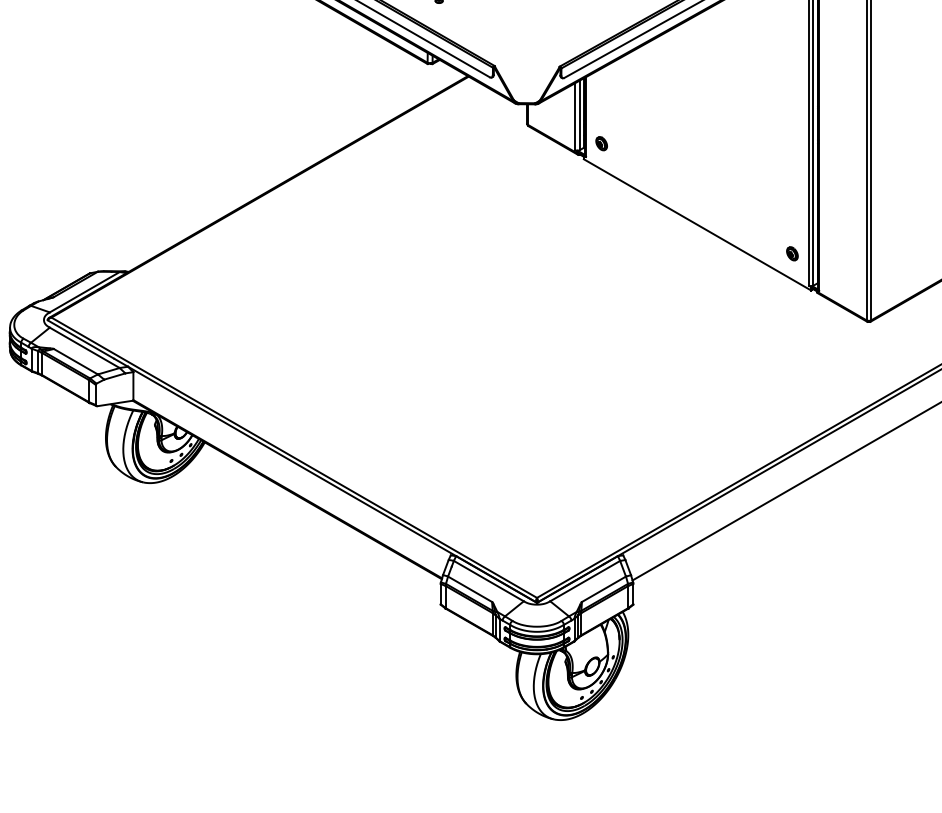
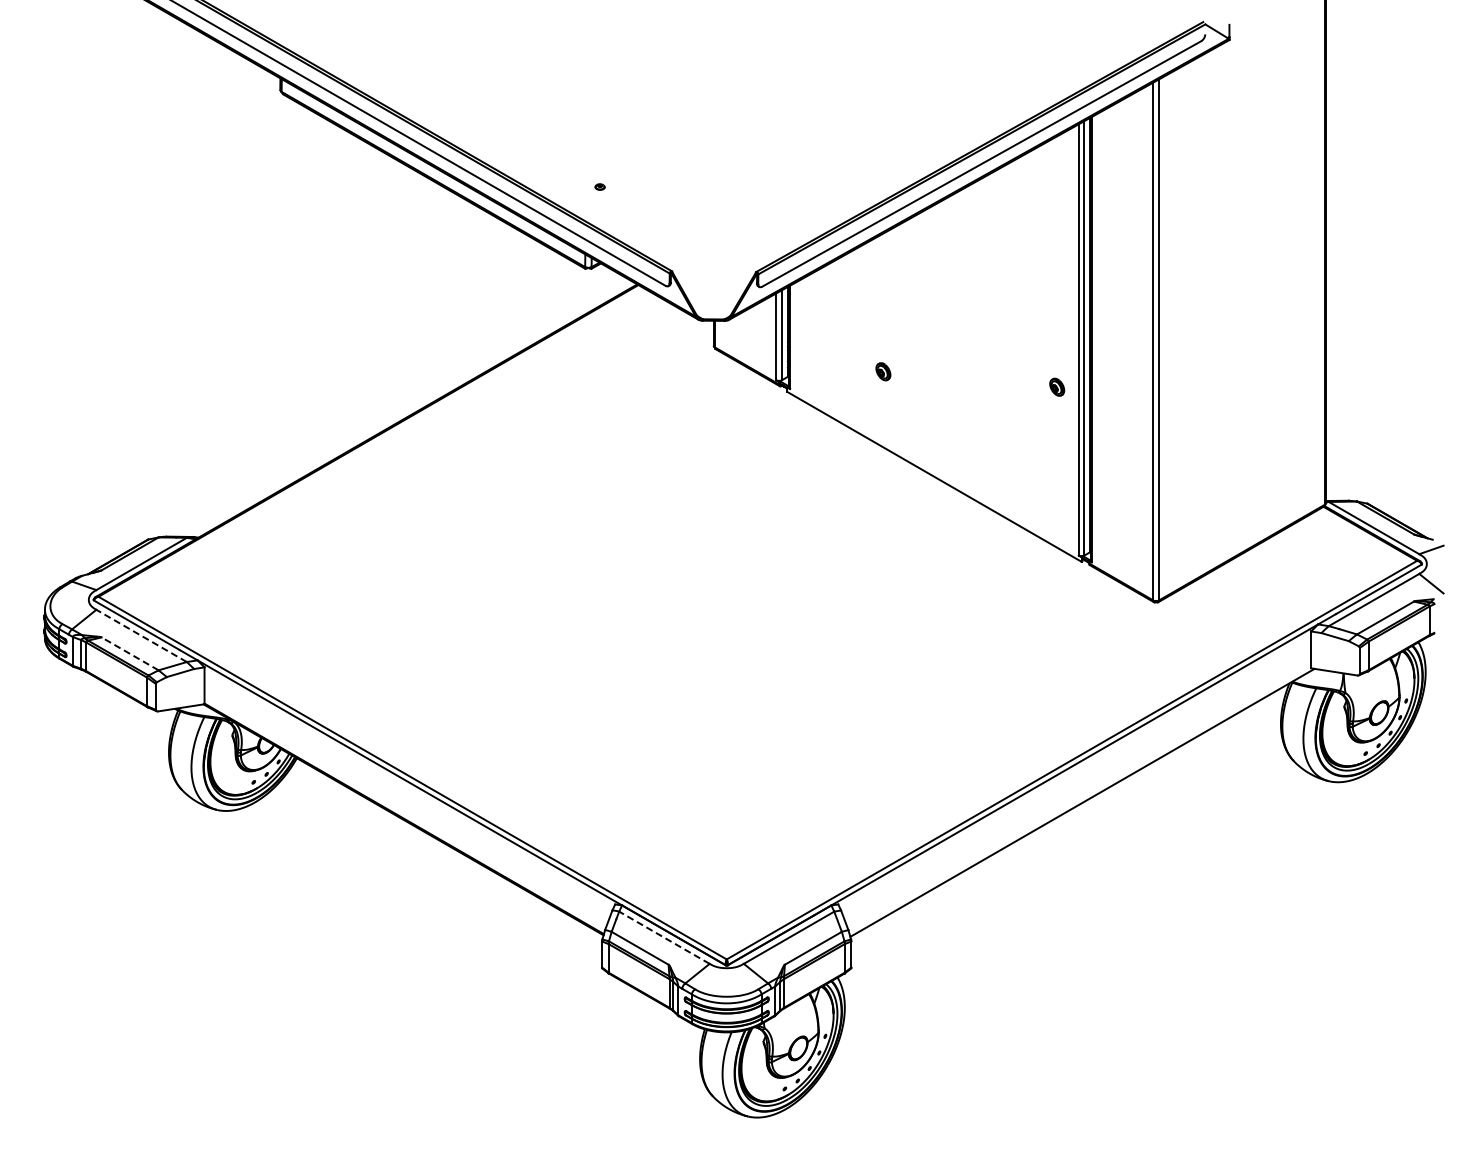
part: (601, 143) -> (883, 371), moved
part: (792, 253) -> (1057, 386), moved
line: (84, 347) -> (141, 635), solid -> dashed
line: (76, 361) -> (130, 653), solid -> dashed
line: (488, 580) -> (664, 937), solid -> dashed

